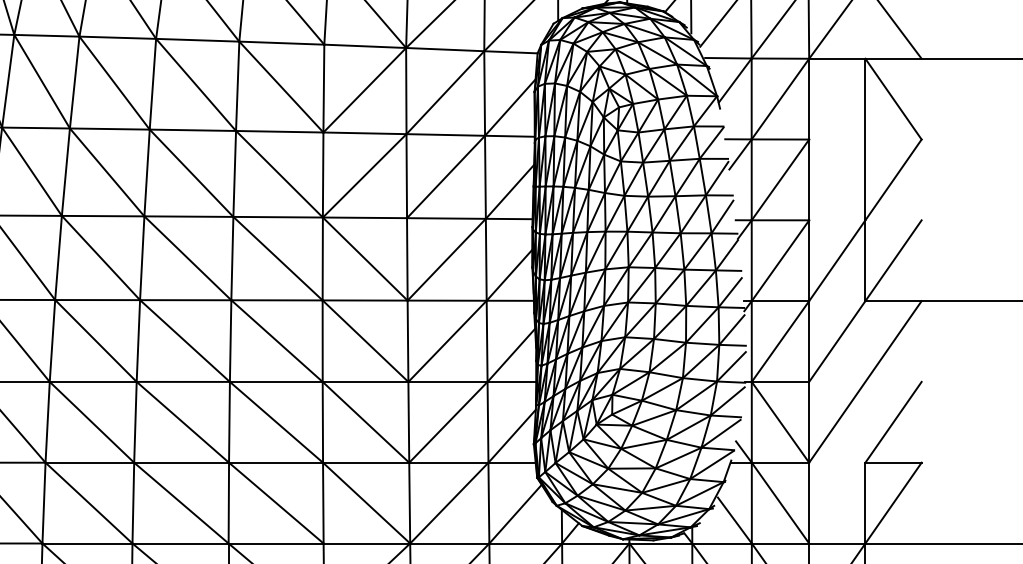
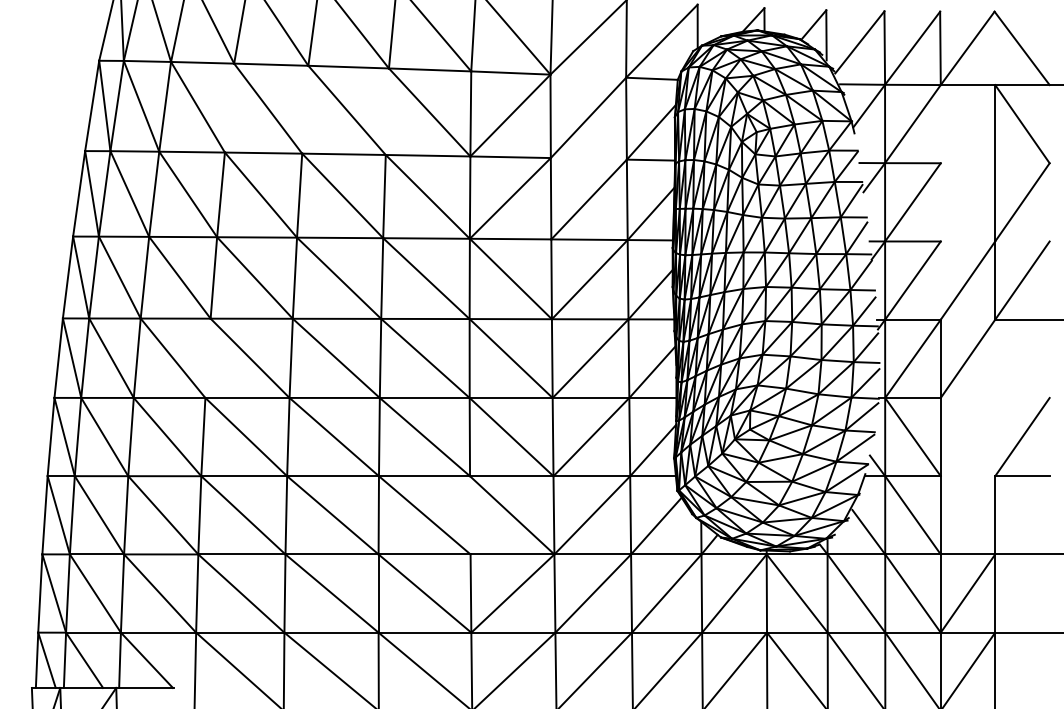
line: (445, 48) -> (588, 75), removed
line: (74, 81) -> (229, 107), removed
line: (153, 84) -> (305, 109), removed
line: (236, 86) -> (386, 111), removed
line: (445, 134) -> (588, 158), removed
line: (808, 180) -> (940, 202), removed
line: (51, 340) -> (207, 357), removed
line: (864, 381) -> (994, 397), removed
line: (323, 503) -> (470, 515), removed
line: (893, 503) -> (1022, 515), removed

